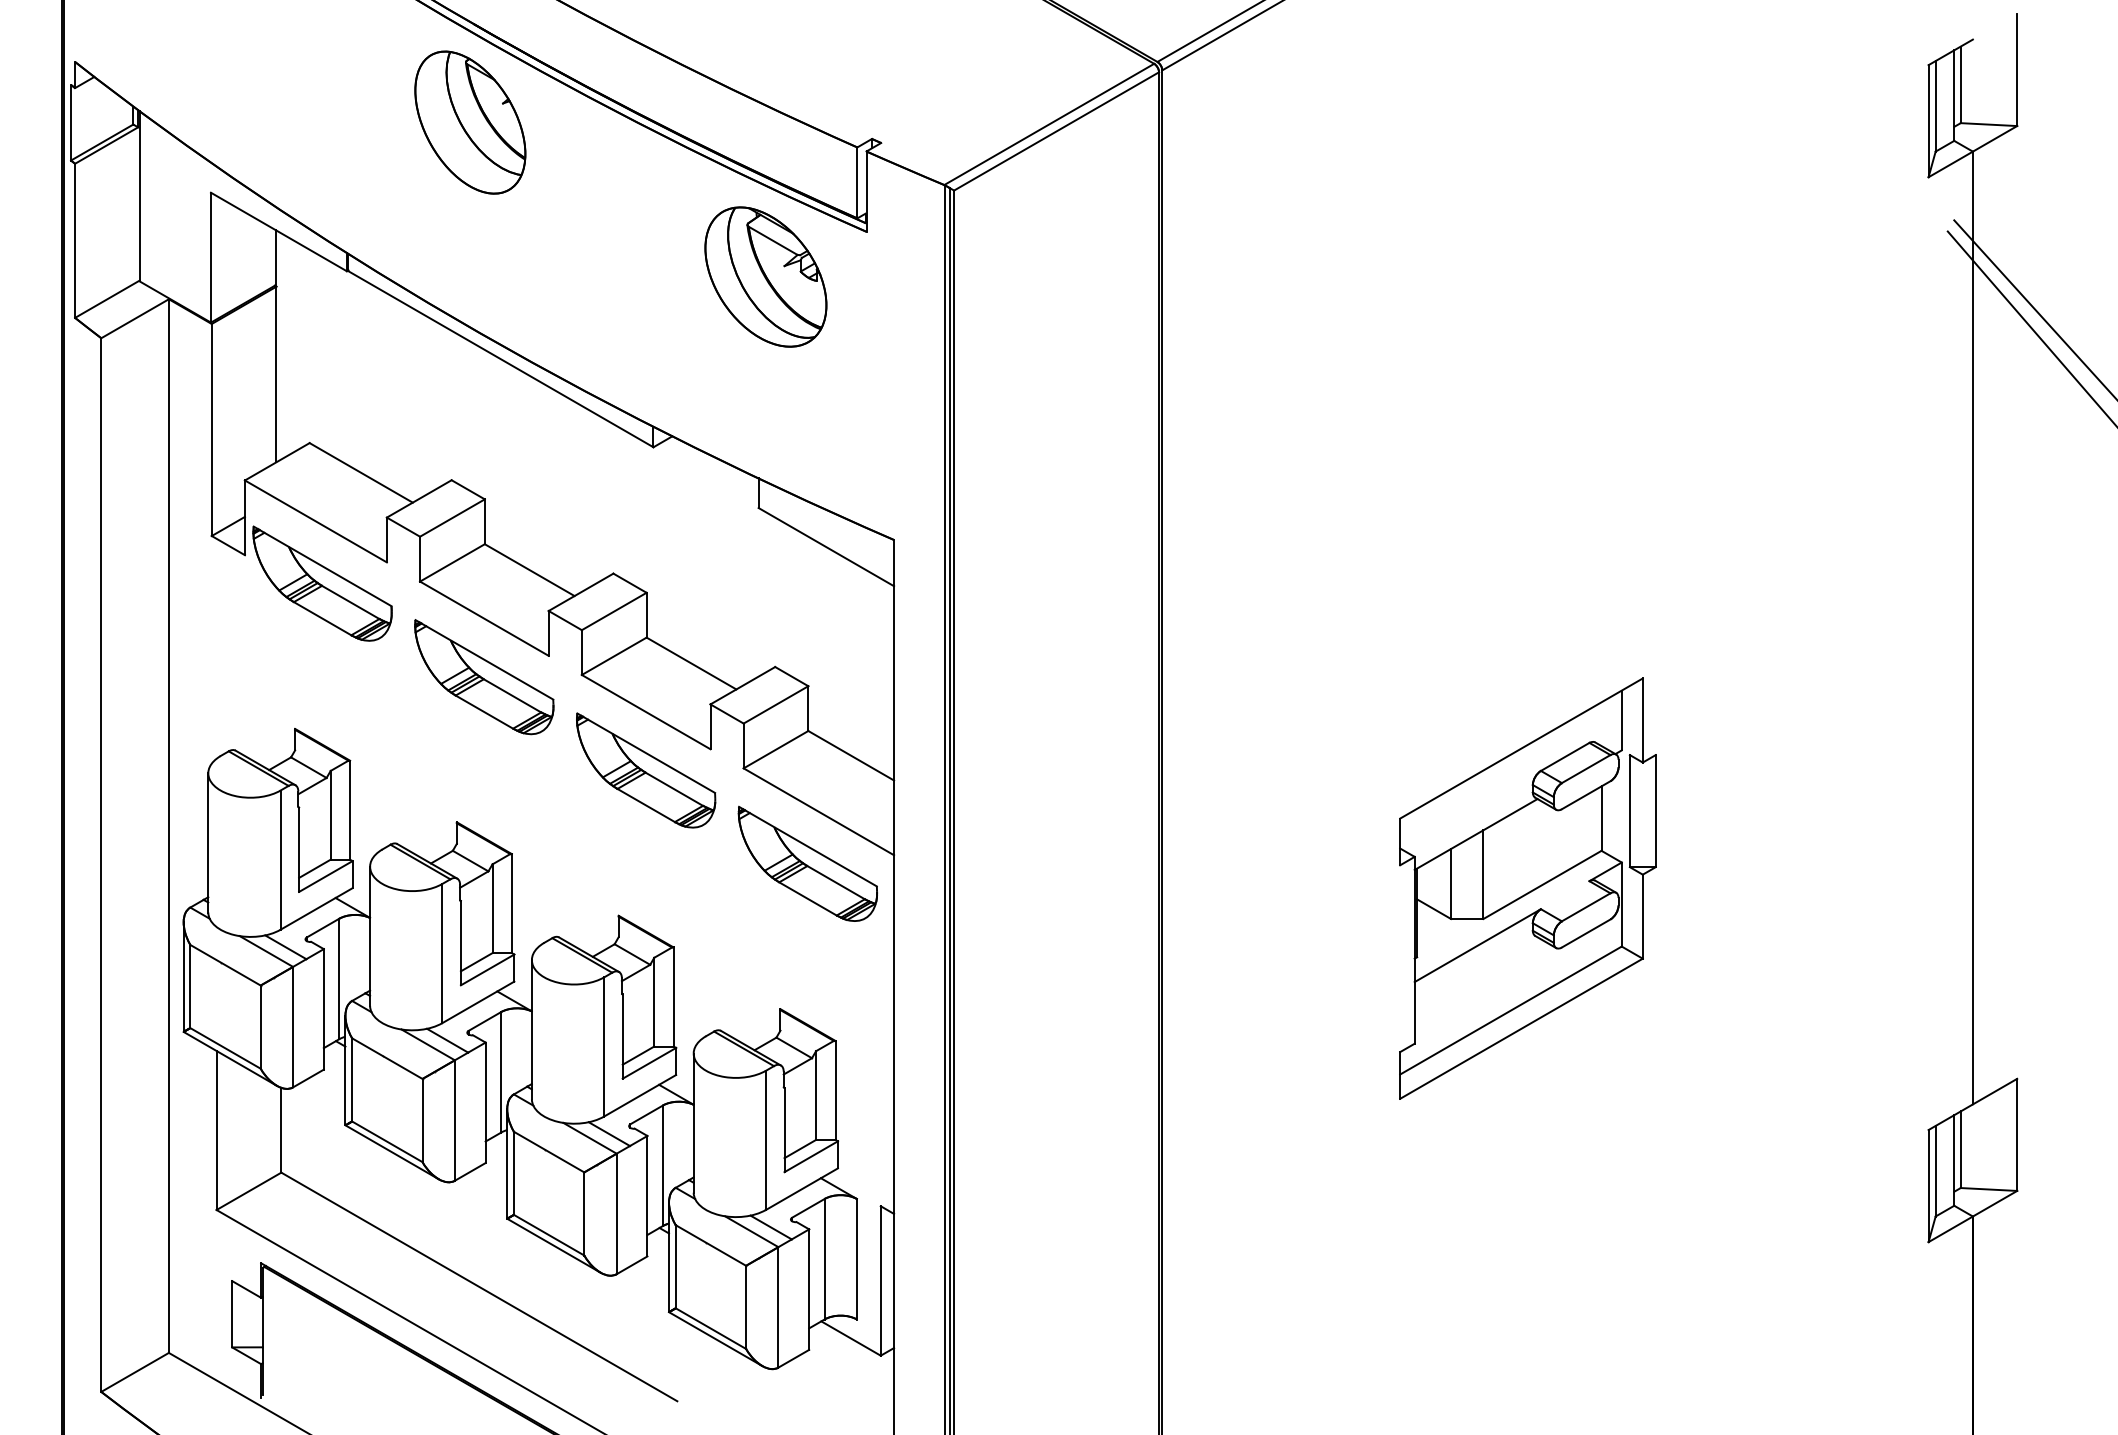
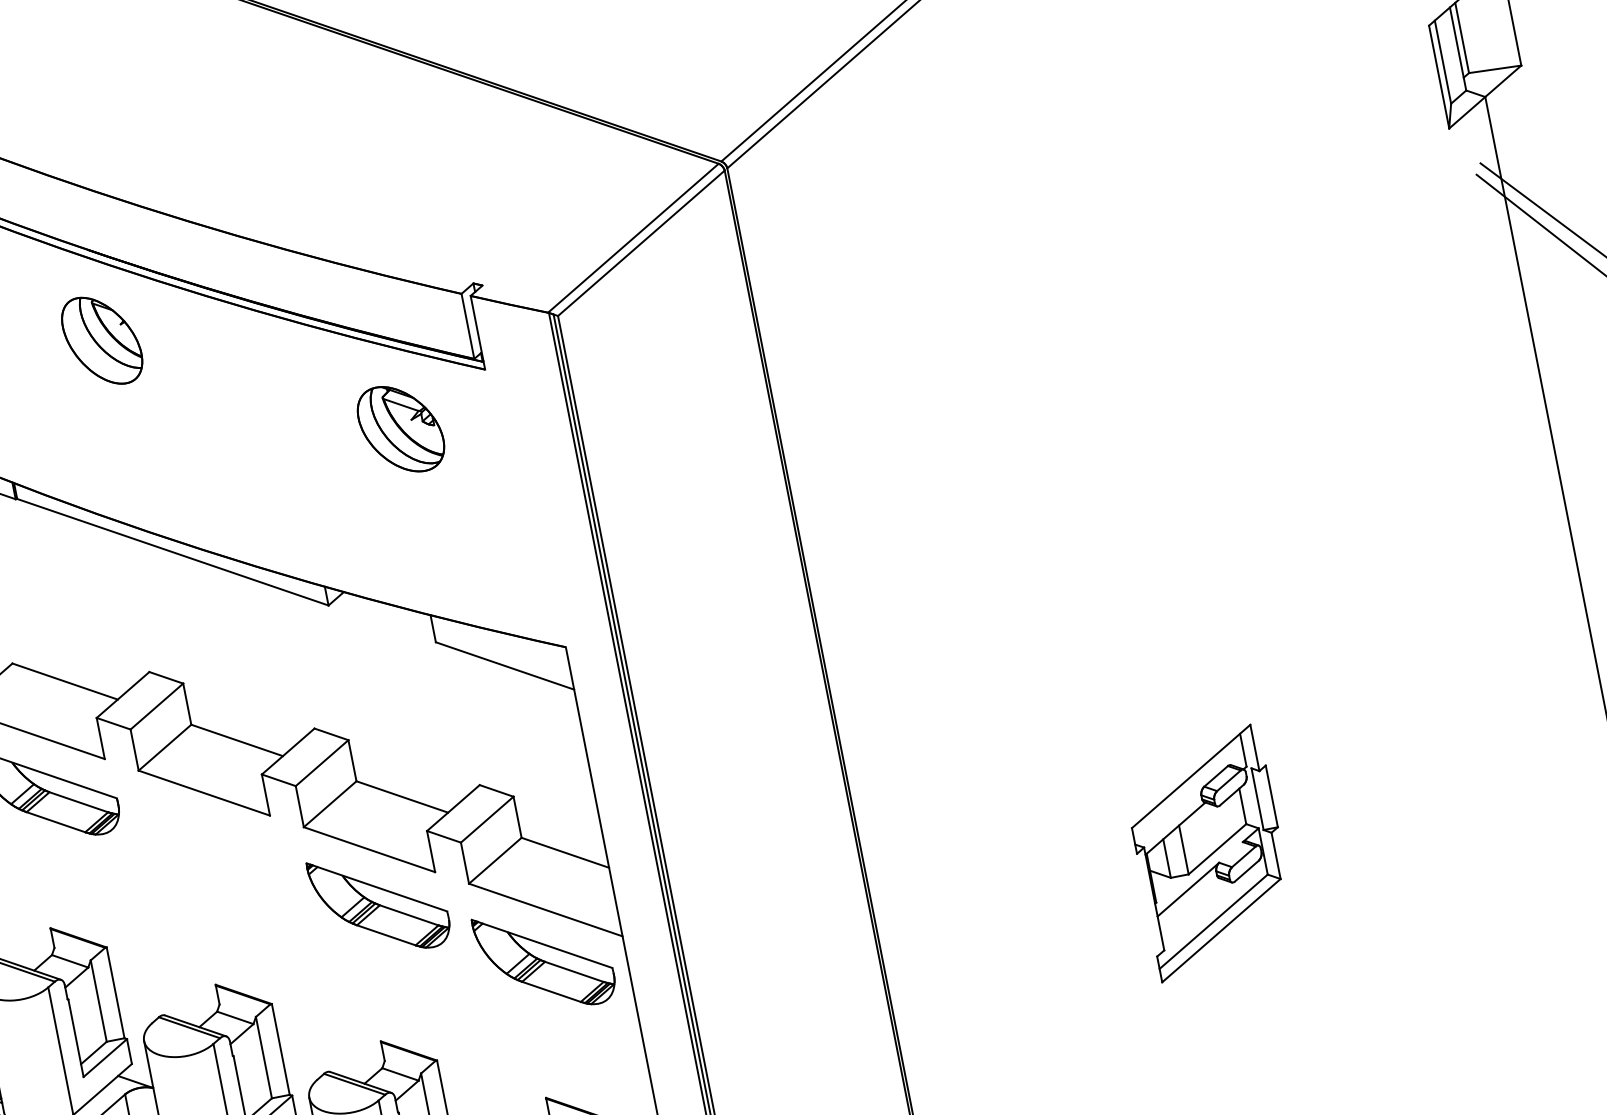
part: (470, 122) -> (102, 340), size x0.7
part: (765, 276) -> (400, 428), size x0.7
part: (484, 677) -> (215, 847), removed
part: (1527, 888) -> (1209, 852), size x0.6

